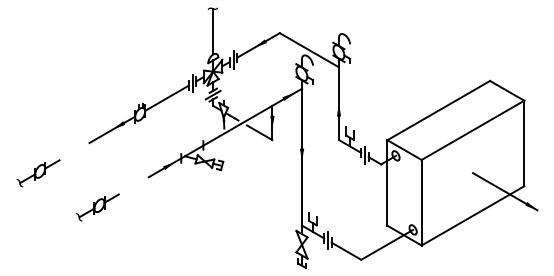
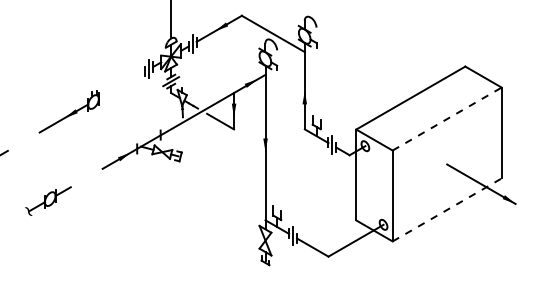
line: (167, 97) -> (122, 84), removed
line: (473, 130) -> (447, 119), solid -> dashed
line: (473, 215) -> (447, 209), solid -> dashed

